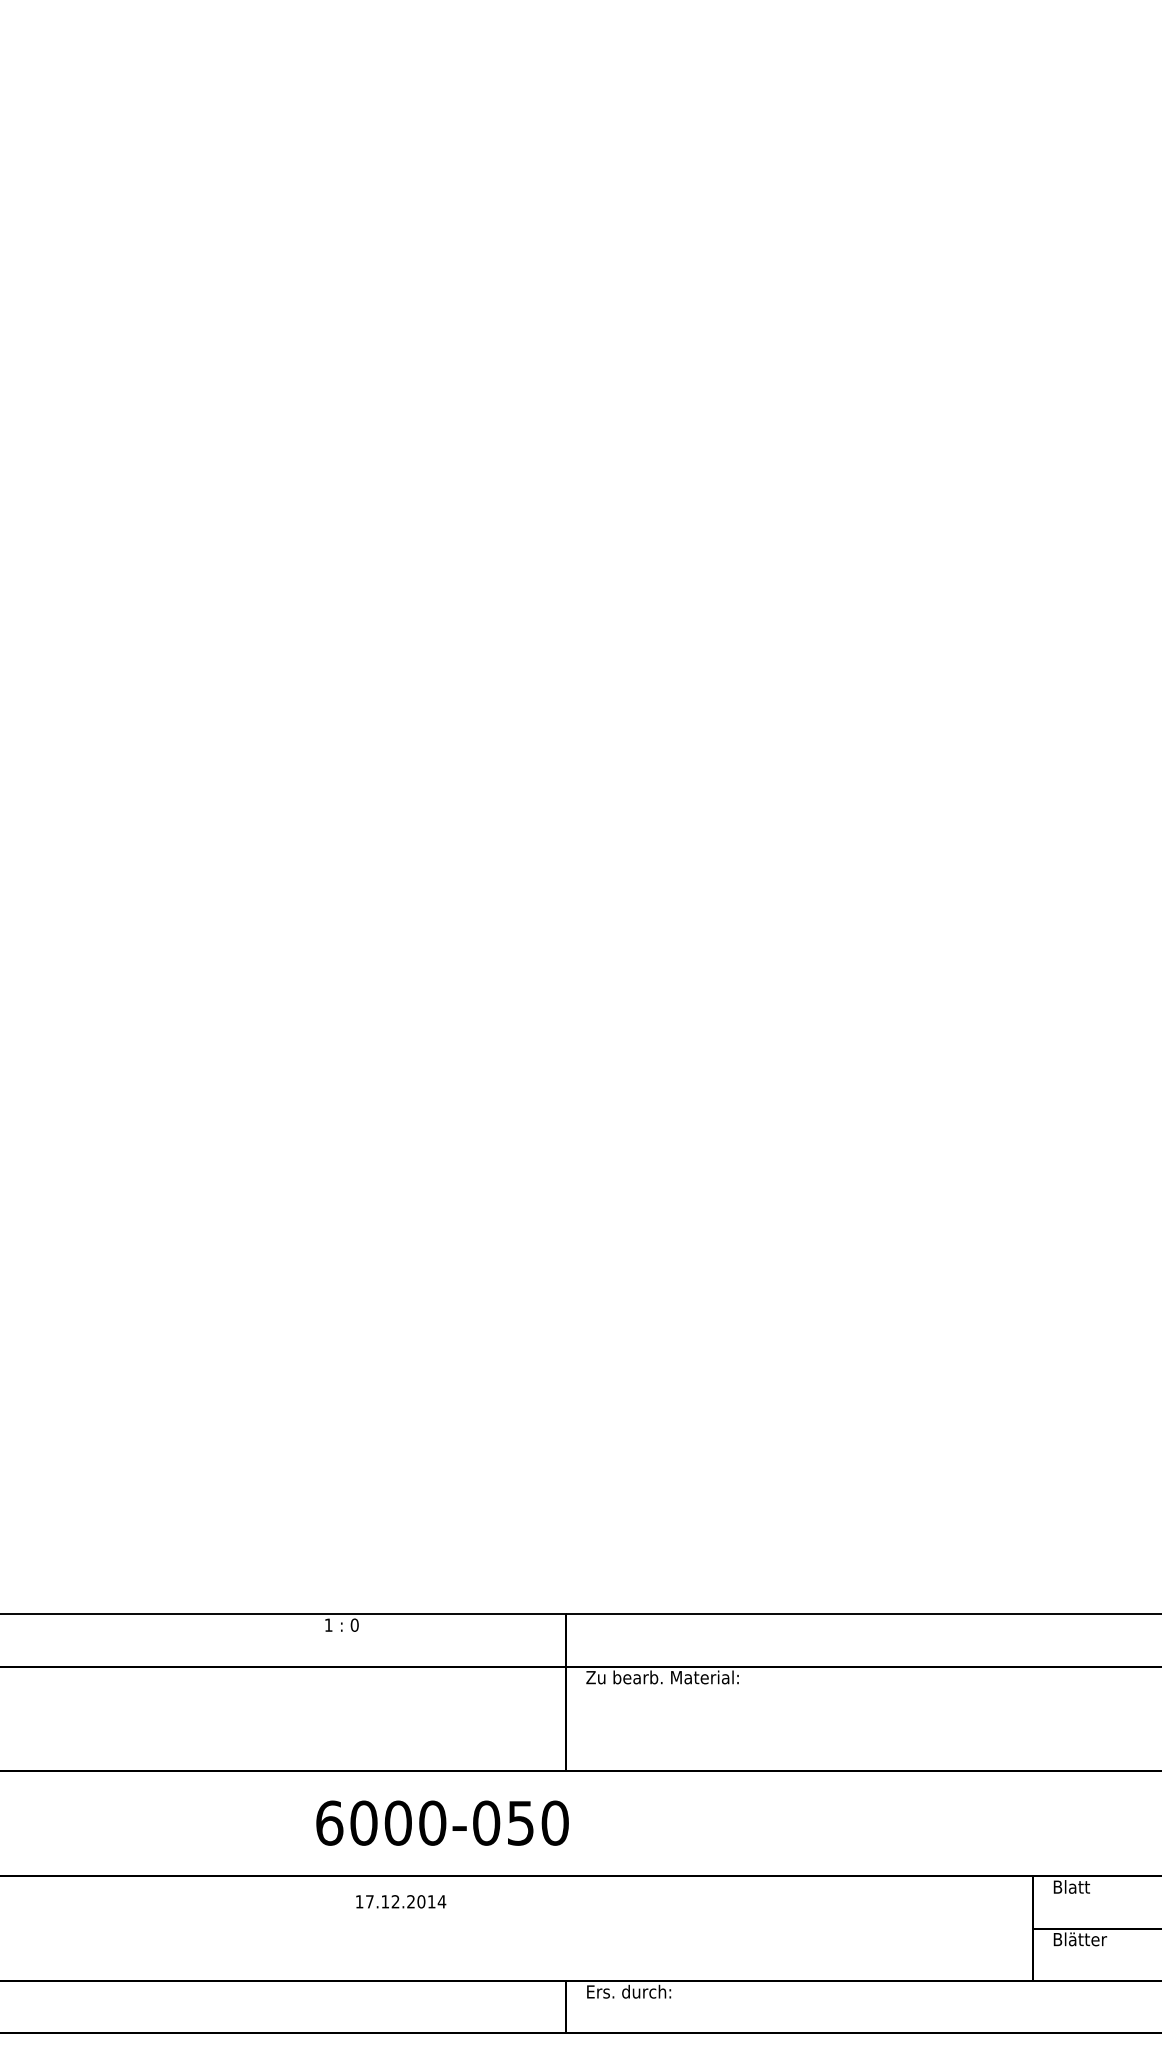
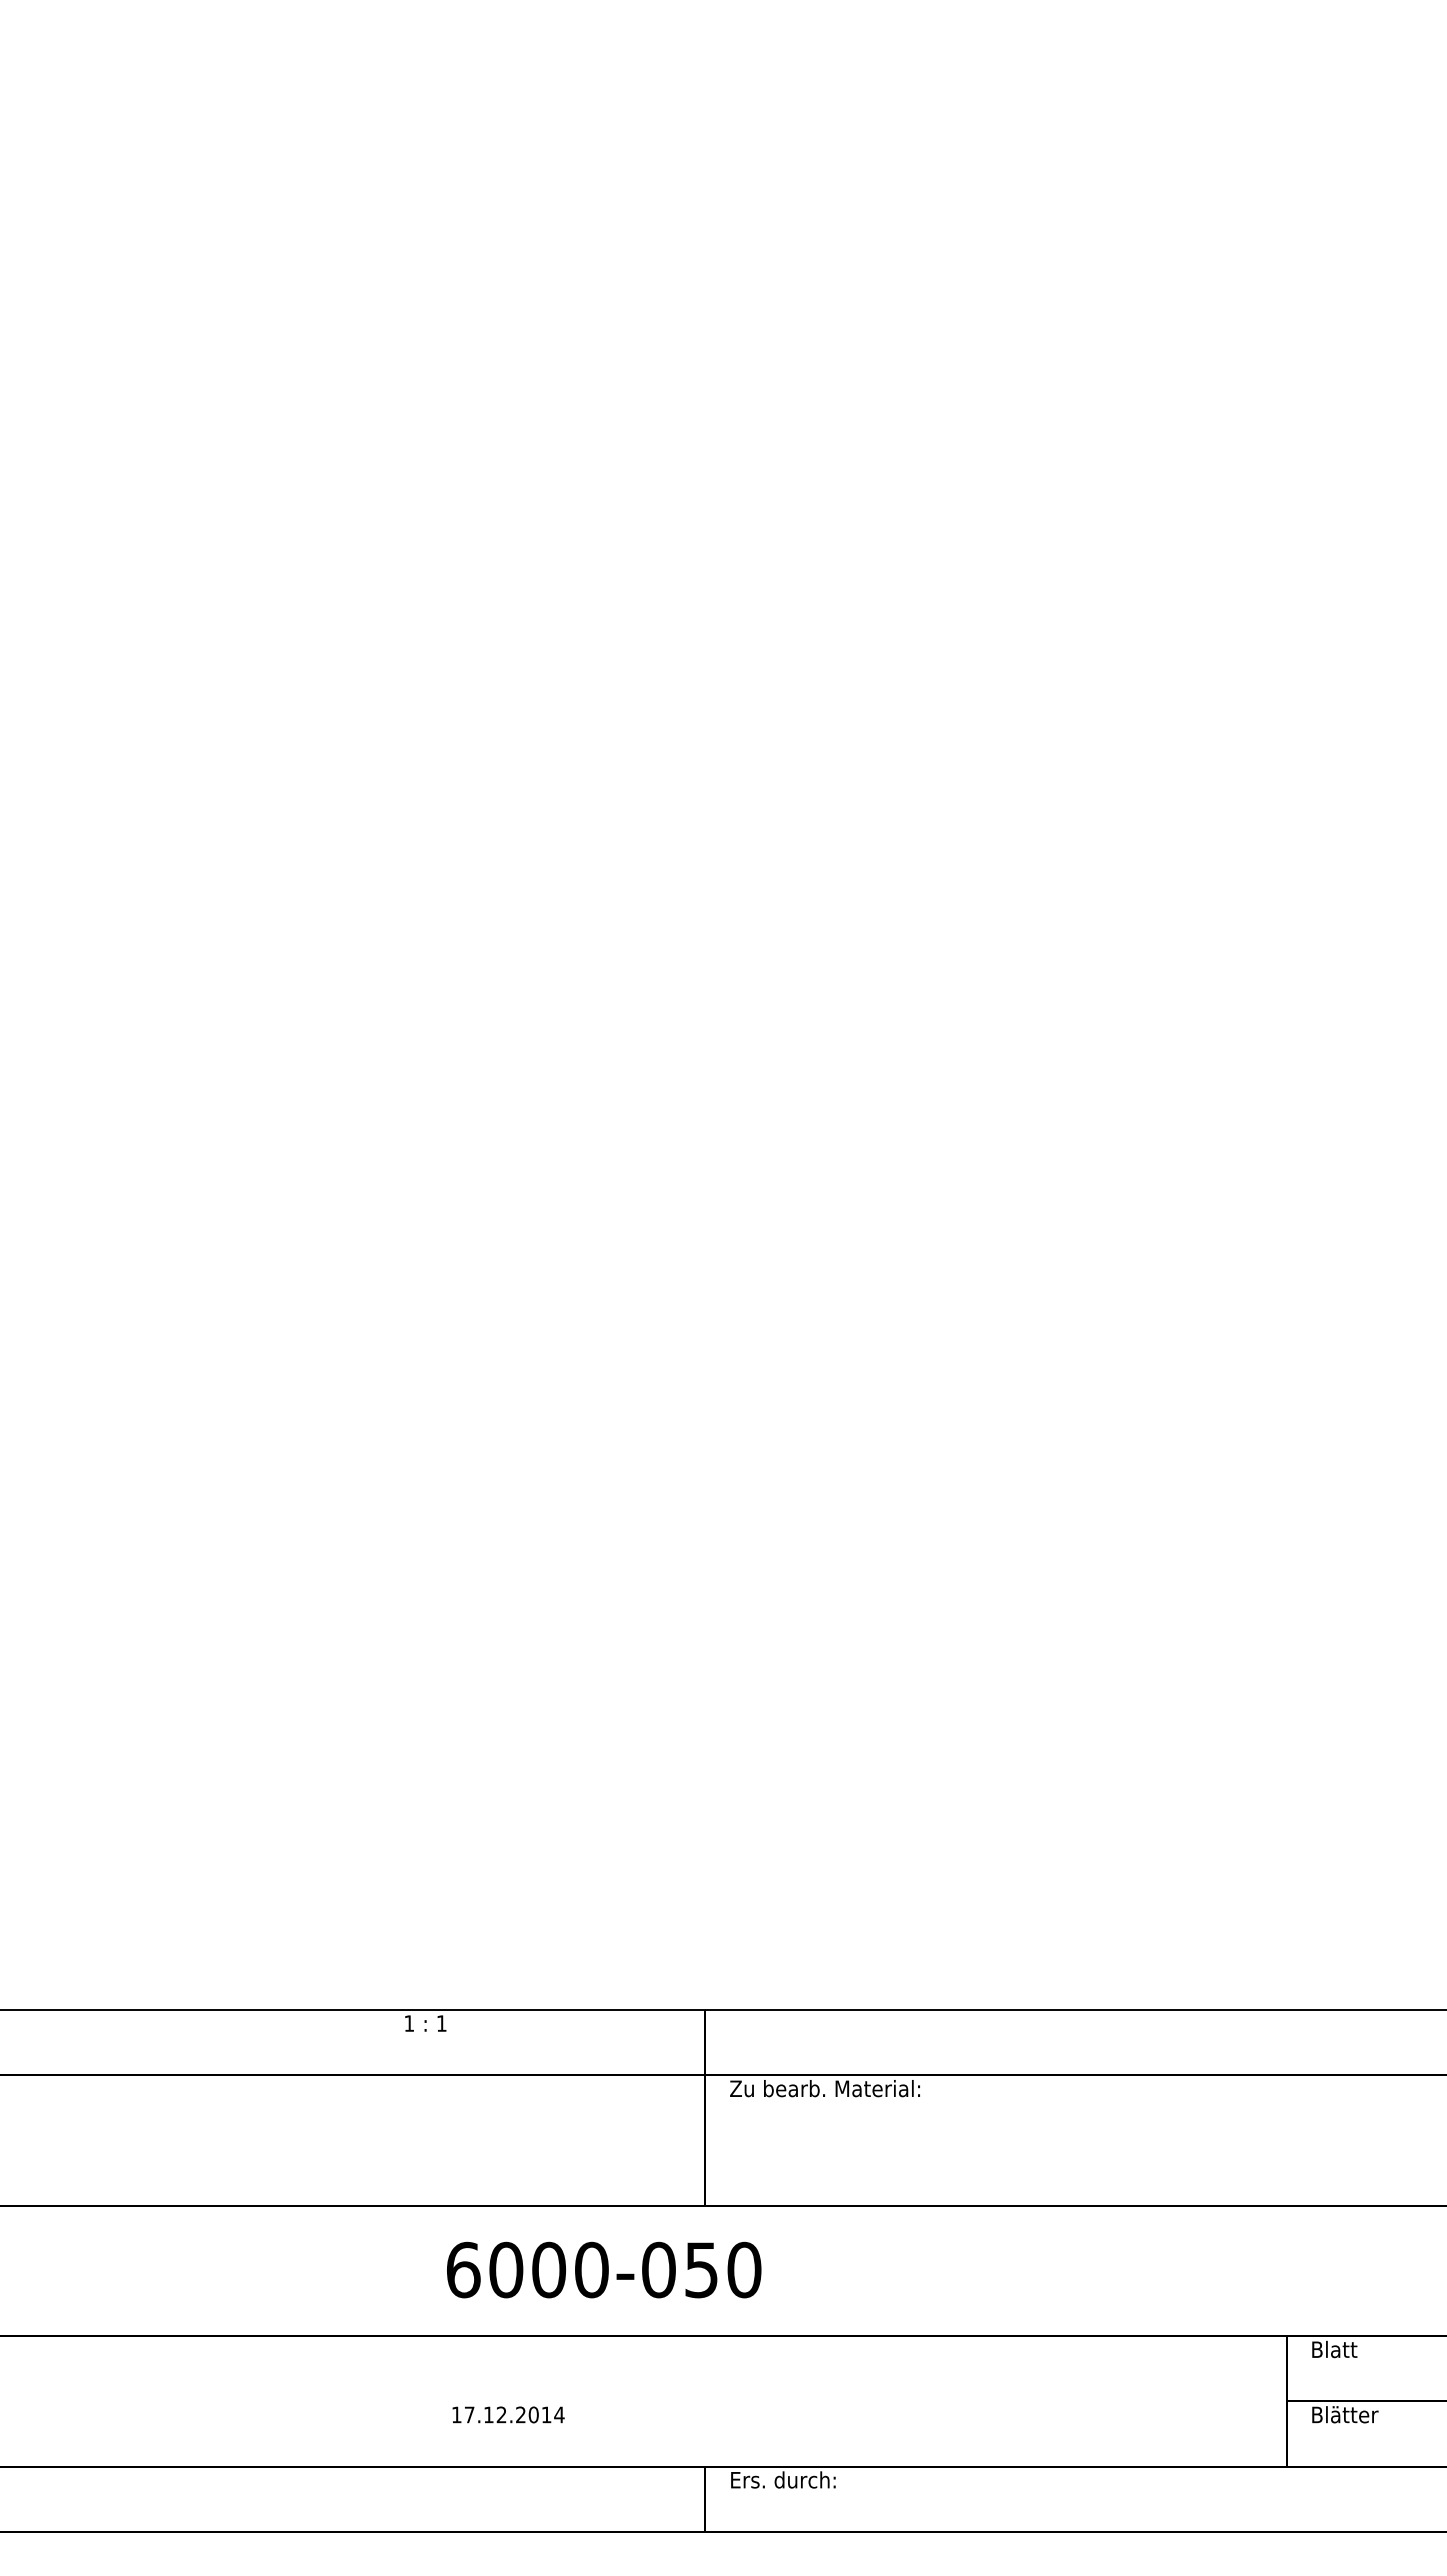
text: (354, 1625) -> (441, 2023), 0 -> 1
text: (442, 1822) -> (604, 2269), moved
text: (401, 1901) -> (508, 2414), moved

